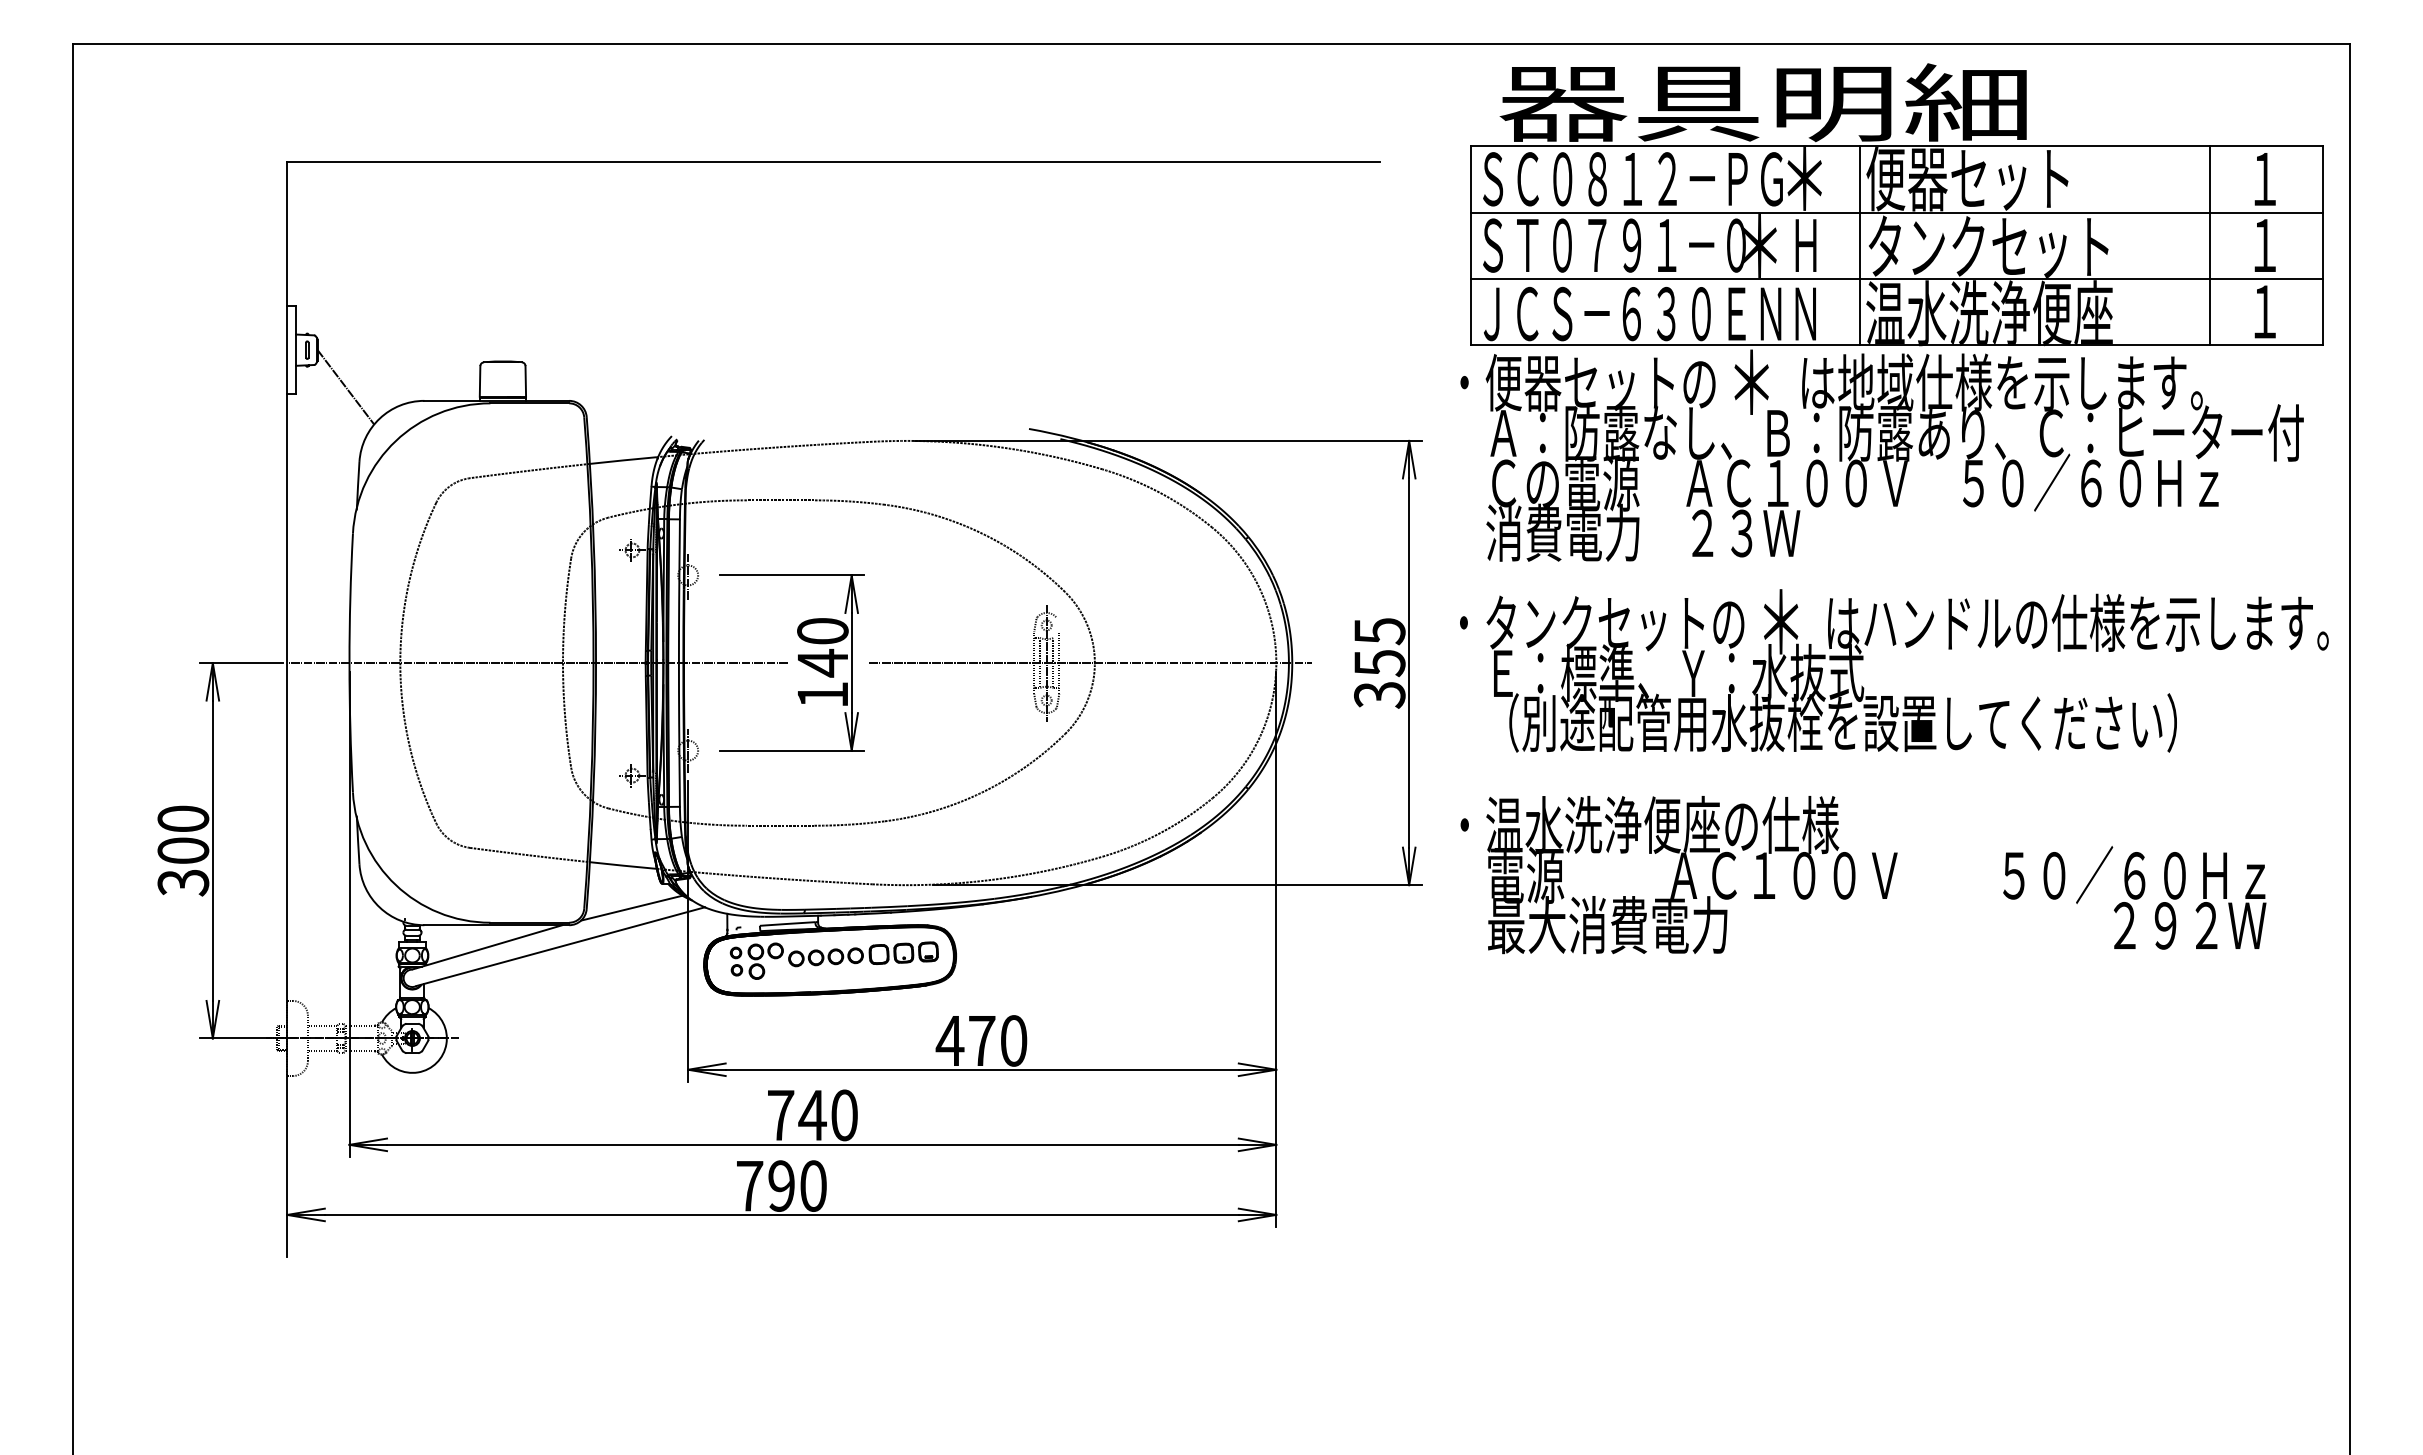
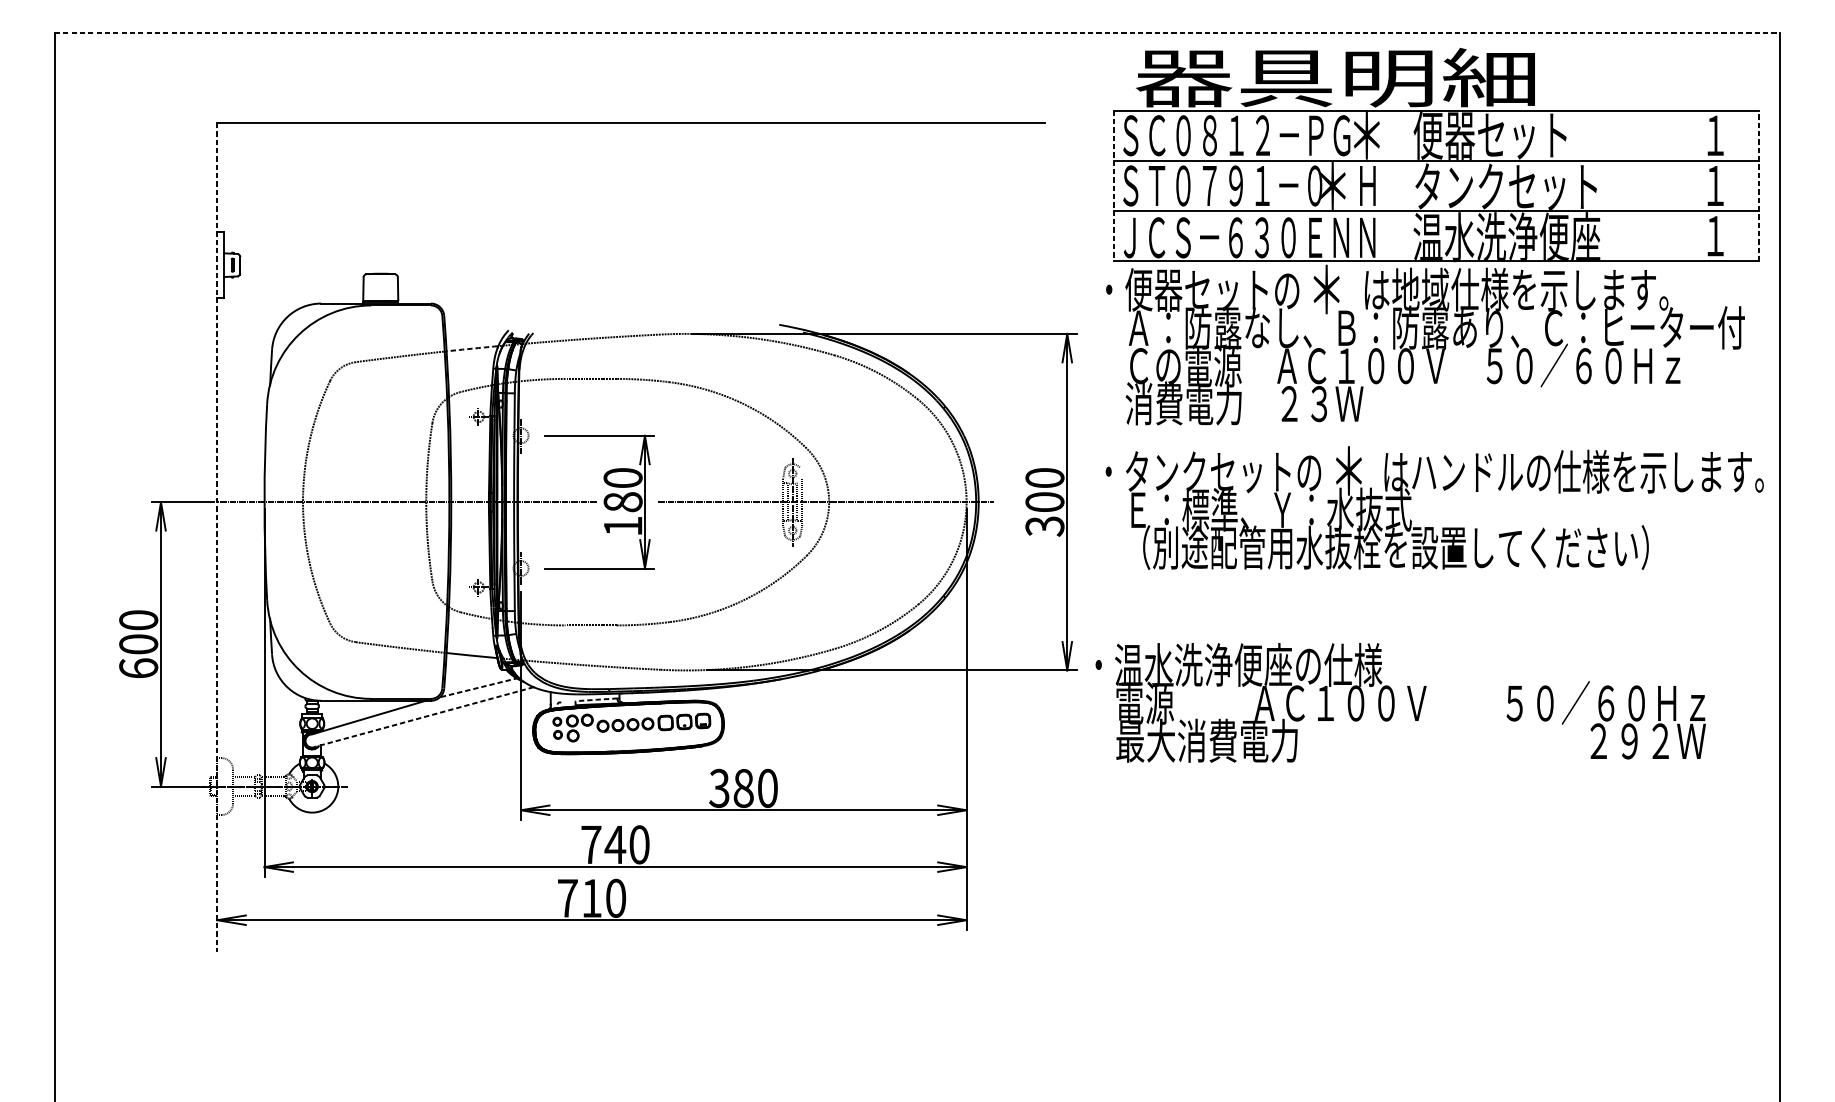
line: (1211, 43) -> (917, 32), solid -> dashed
line: (1859, 245) -> (1408, 185), removed
line: (2210, 245) -> (1674, 185), removed
line: (2322, 245) -> (1759, 185), solid -> dashed
line: (1470, 246) -> (1113, 186), solid -> dashed
line: (345, 387) -> (261, 293), removed
arc: (623, 460) -> (472, 348), solid -> dashed
text: (1379, 647) -> (1044, 490), 355 -> 300
text: (822, 663) -> (622, 502), 140 -> 180
line: (287, 709) -> (217, 537), solid -> dashed
text: (1863, 875) -> (1400, 703), moved
text: (183, 882) -> (138, 668), 300 -> 600
line: (633, 907) -> (479, 687), solid -> dashed
line: (787, 923) -> (596, 699), solid -> dashed
line: (560, 946) -> (424, 716), solid -> dashed
text: (965, 1040) -> (731, 788), 470 -> 380
text: (781, 1185) -> (591, 897), 790 -> 710

